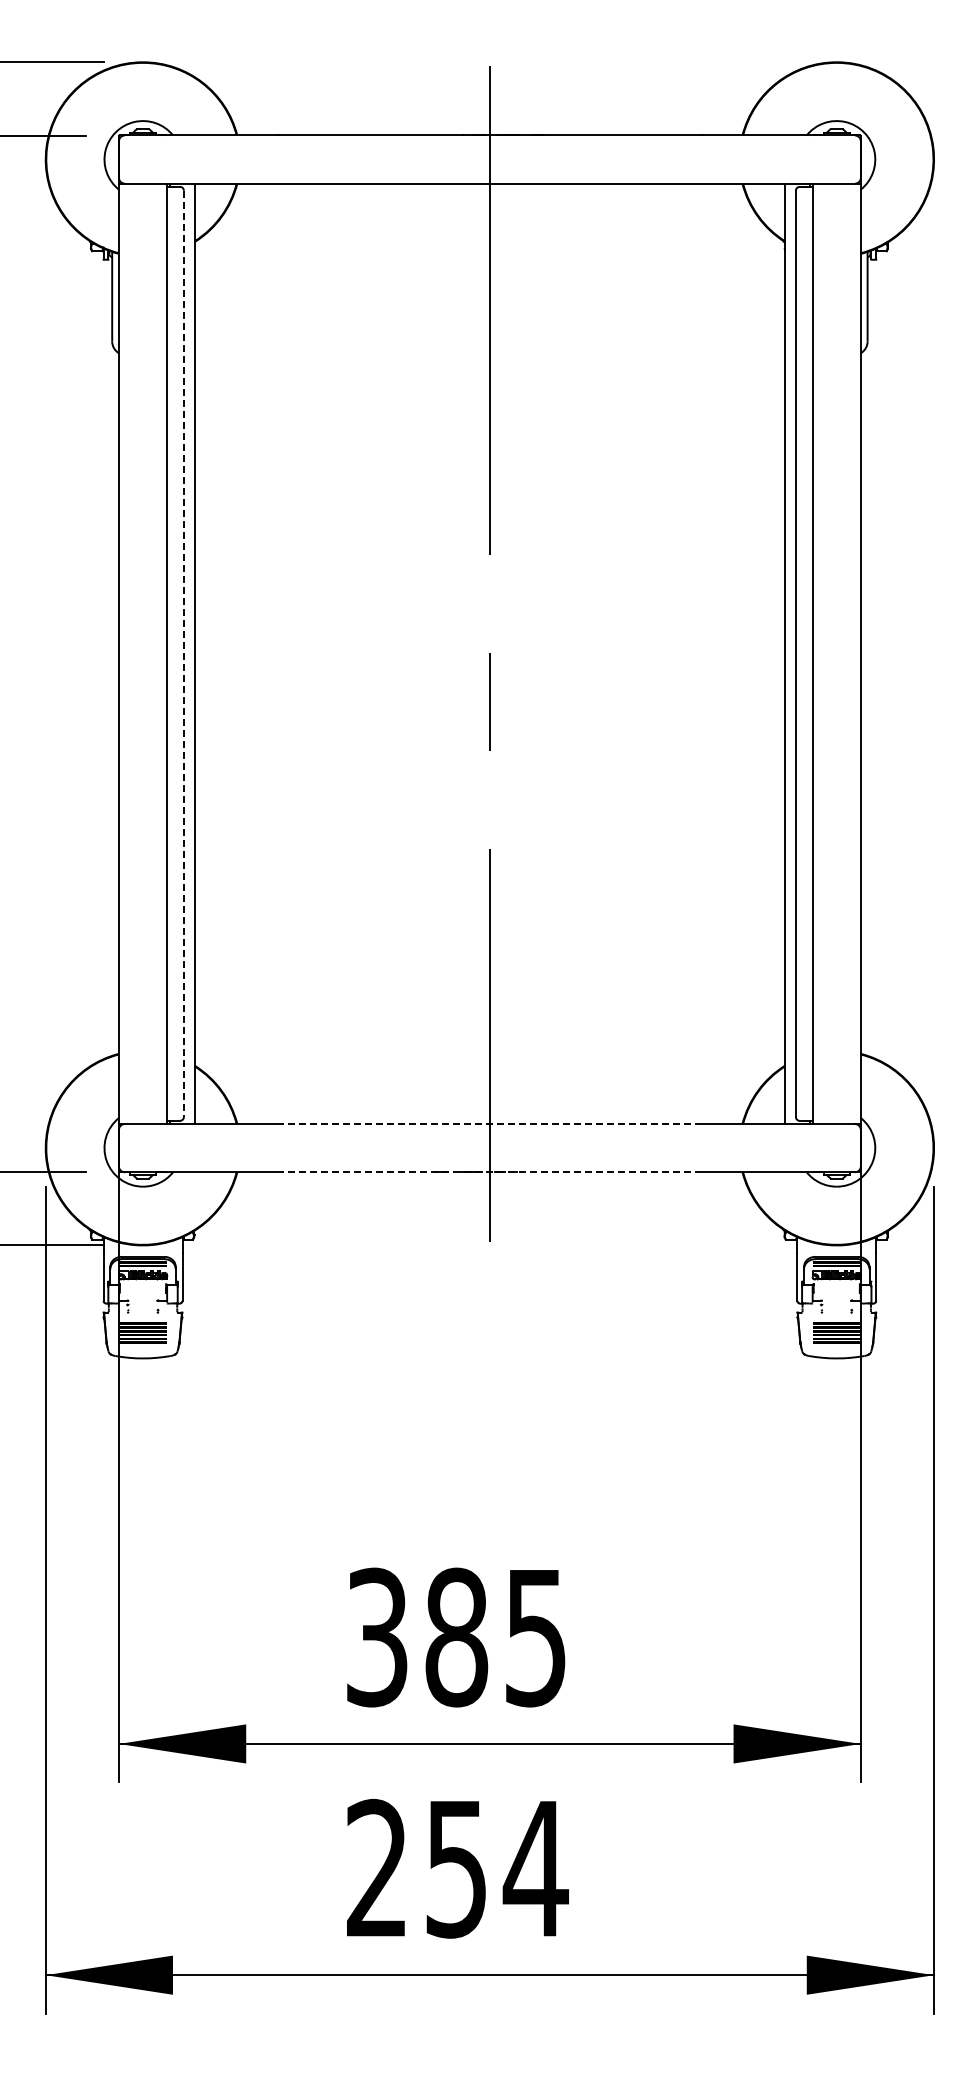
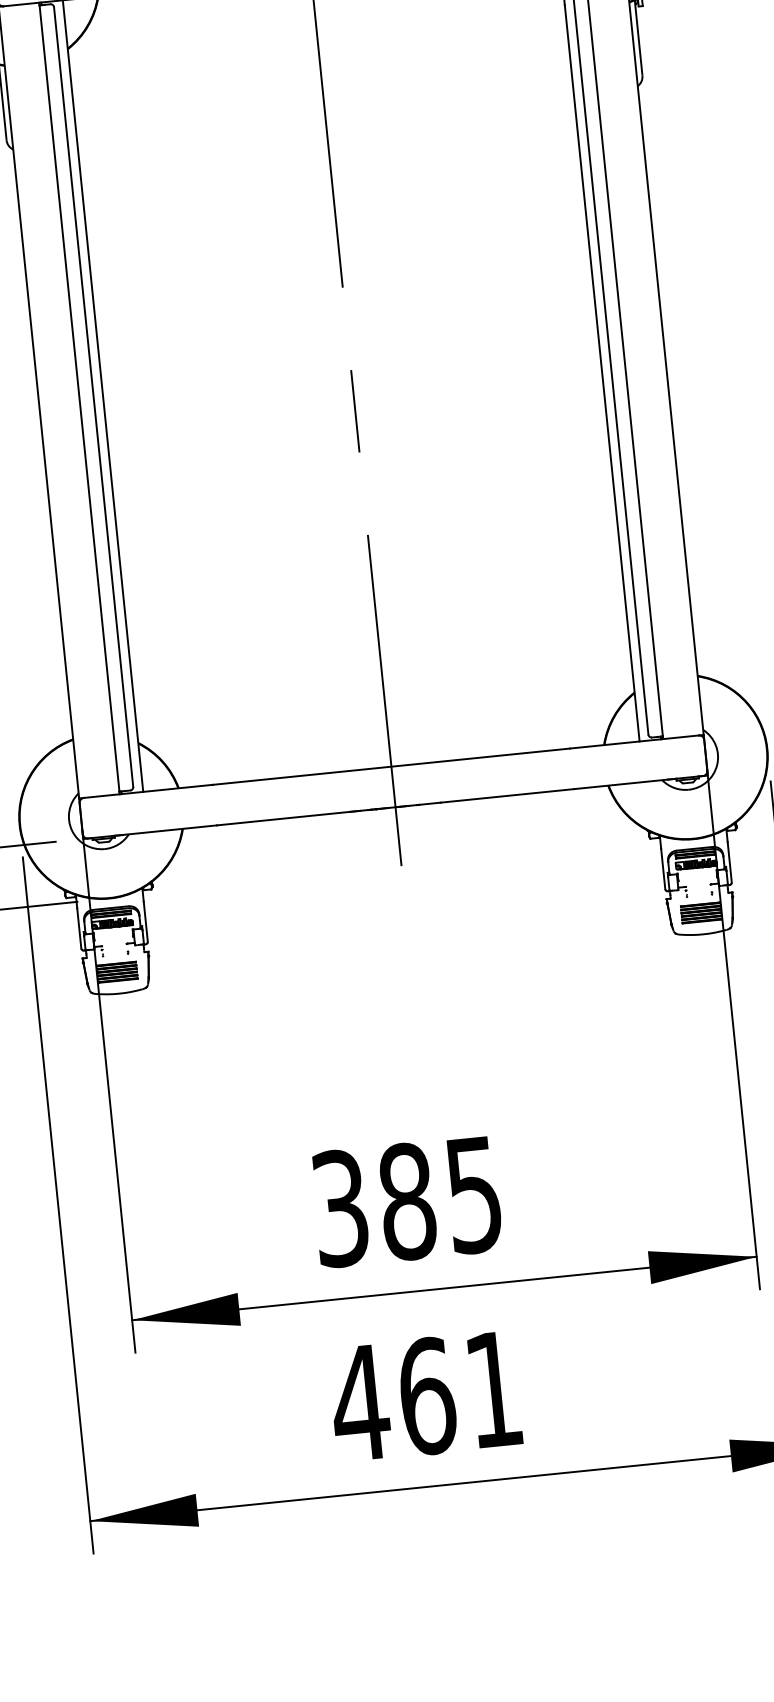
line: (183, 654) -> (93, 397), dashed -> solid
line: (489, 1124) -> (391, 767), dashed -> solid
line: (489, 1172) -> (395, 807), dashed -> solid
text: (456, 1868) -> (426, 1396), 254 -> 461

